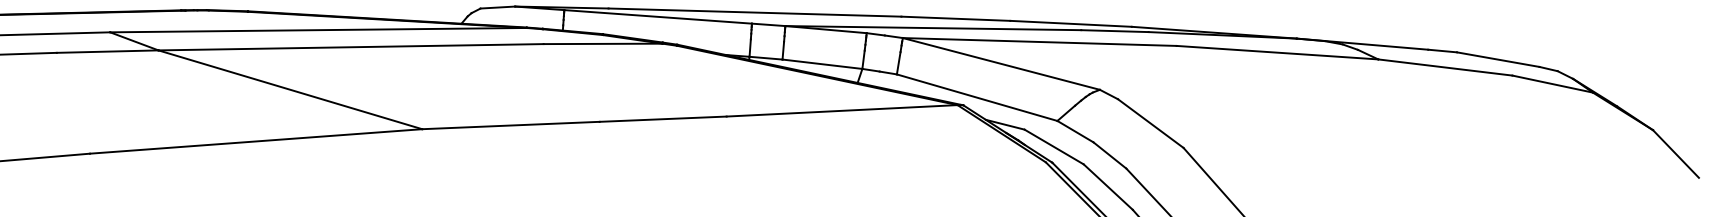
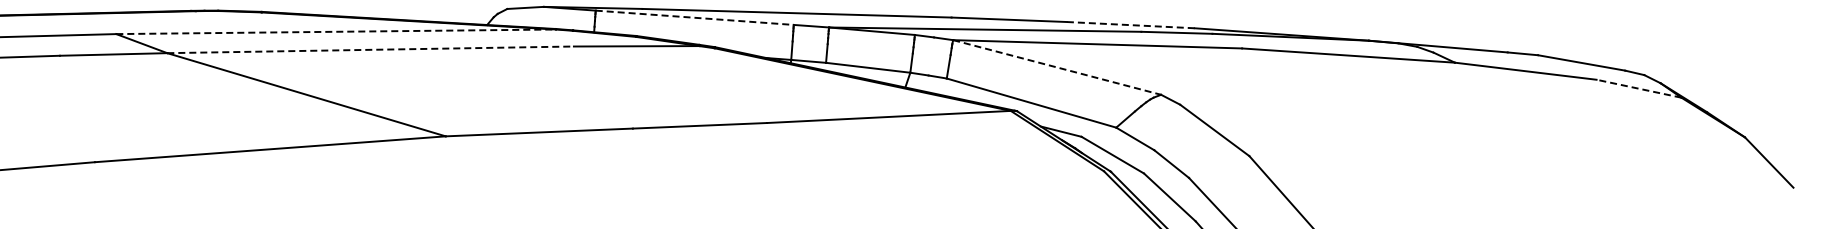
line: (658, 16) -> (695, 17), solid -> dashed
line: (1070, 24) -> (1130, 25), solid -> dashed
line: (318, 29) -> (336, 31), solid -> dashed
line: (351, 46) -> (371, 49), solid -> dashed
line: (1001, 63) -> (1057, 67), solid -> dashed
line: (1552, 83) -> (1638, 88), solid -> dashed

